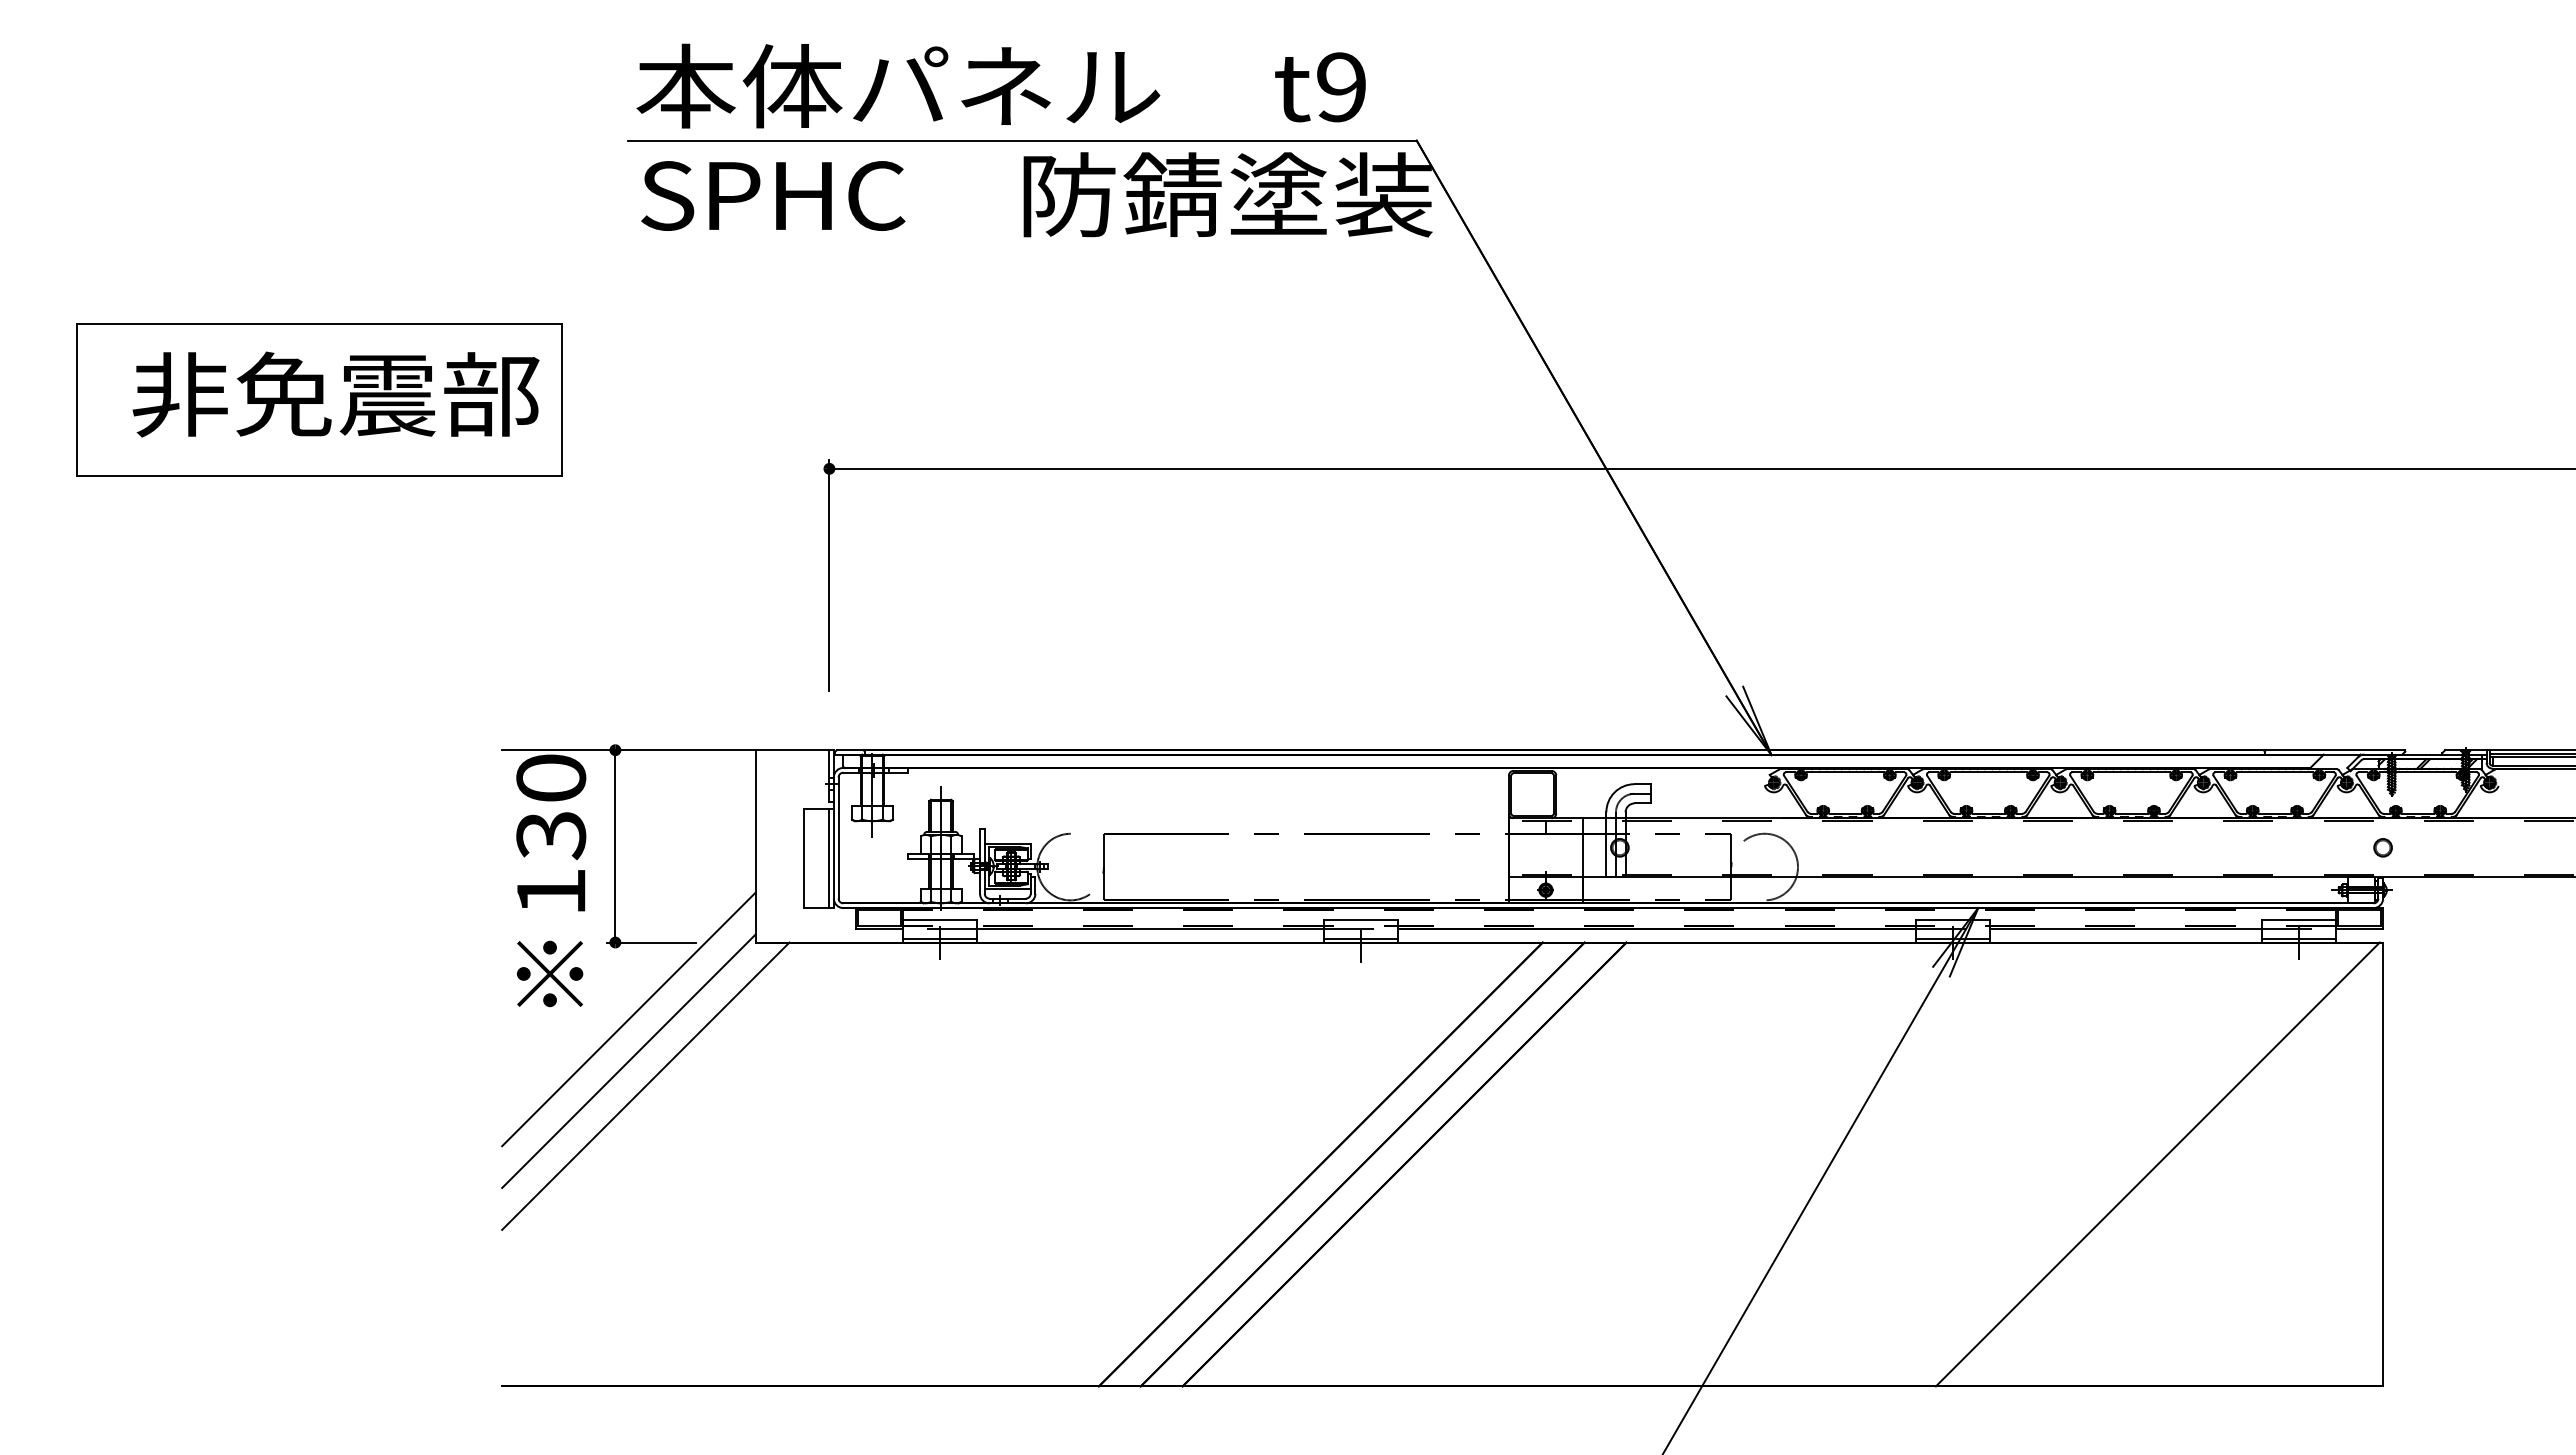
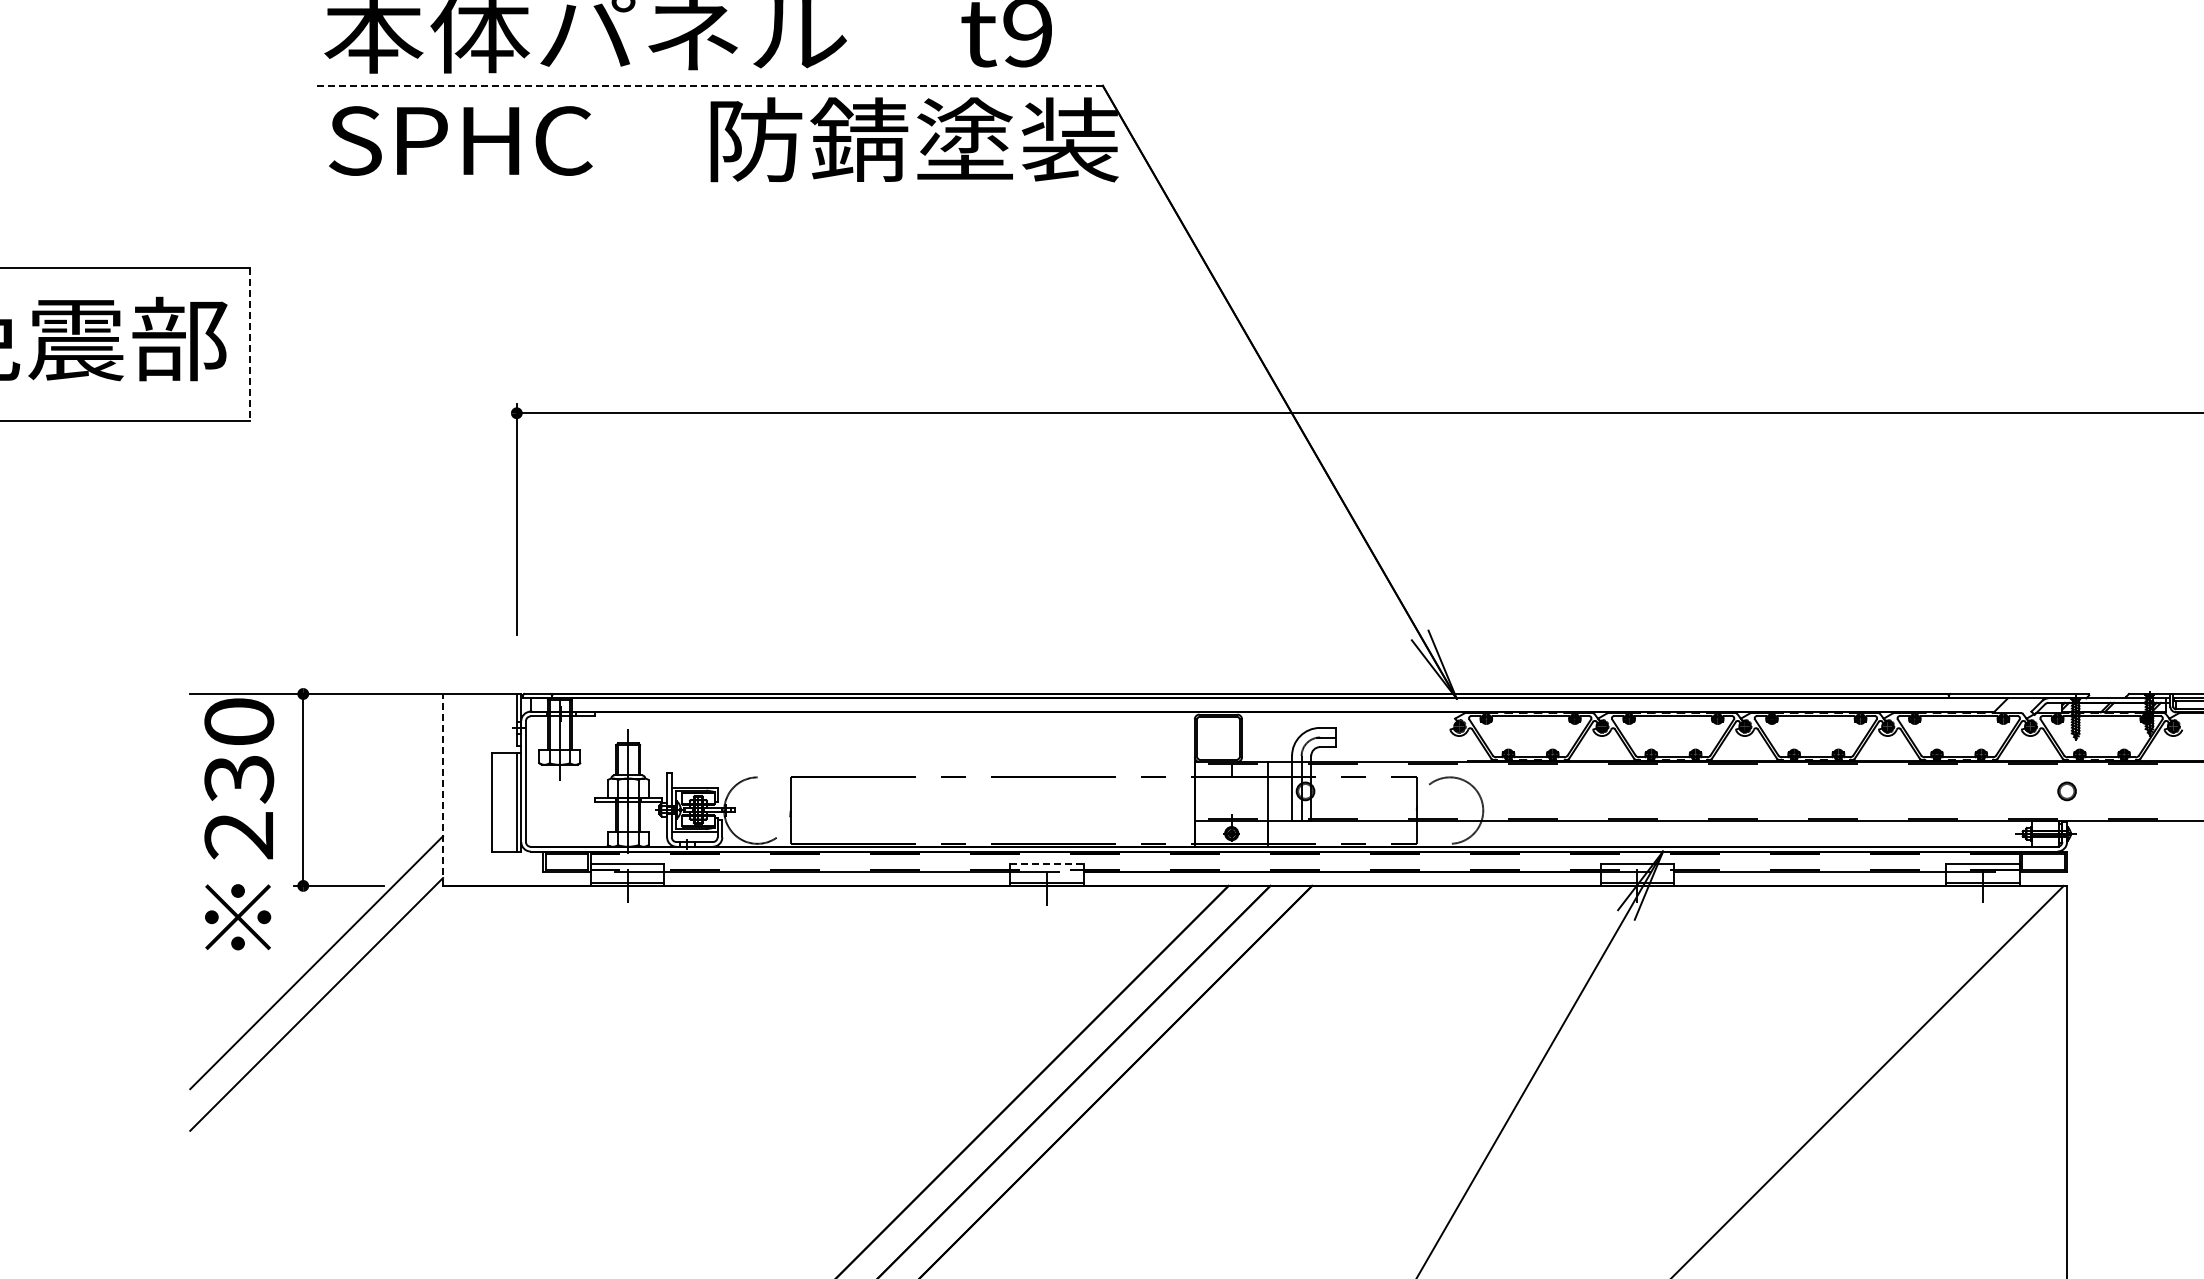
line: (1022, 140) -> (709, 85), solid -> dashed
line: (562, 400) -> (250, 345), solid -> dashed
line: (755, 845) -> (443, 789), solid -> dashed
text: (550, 891) -> (238, 834), 130 -> 230
line: (1360, 920) -> (1046, 863), solid -> dashed
line: (645, 1085) -> (333, 1028), removed

